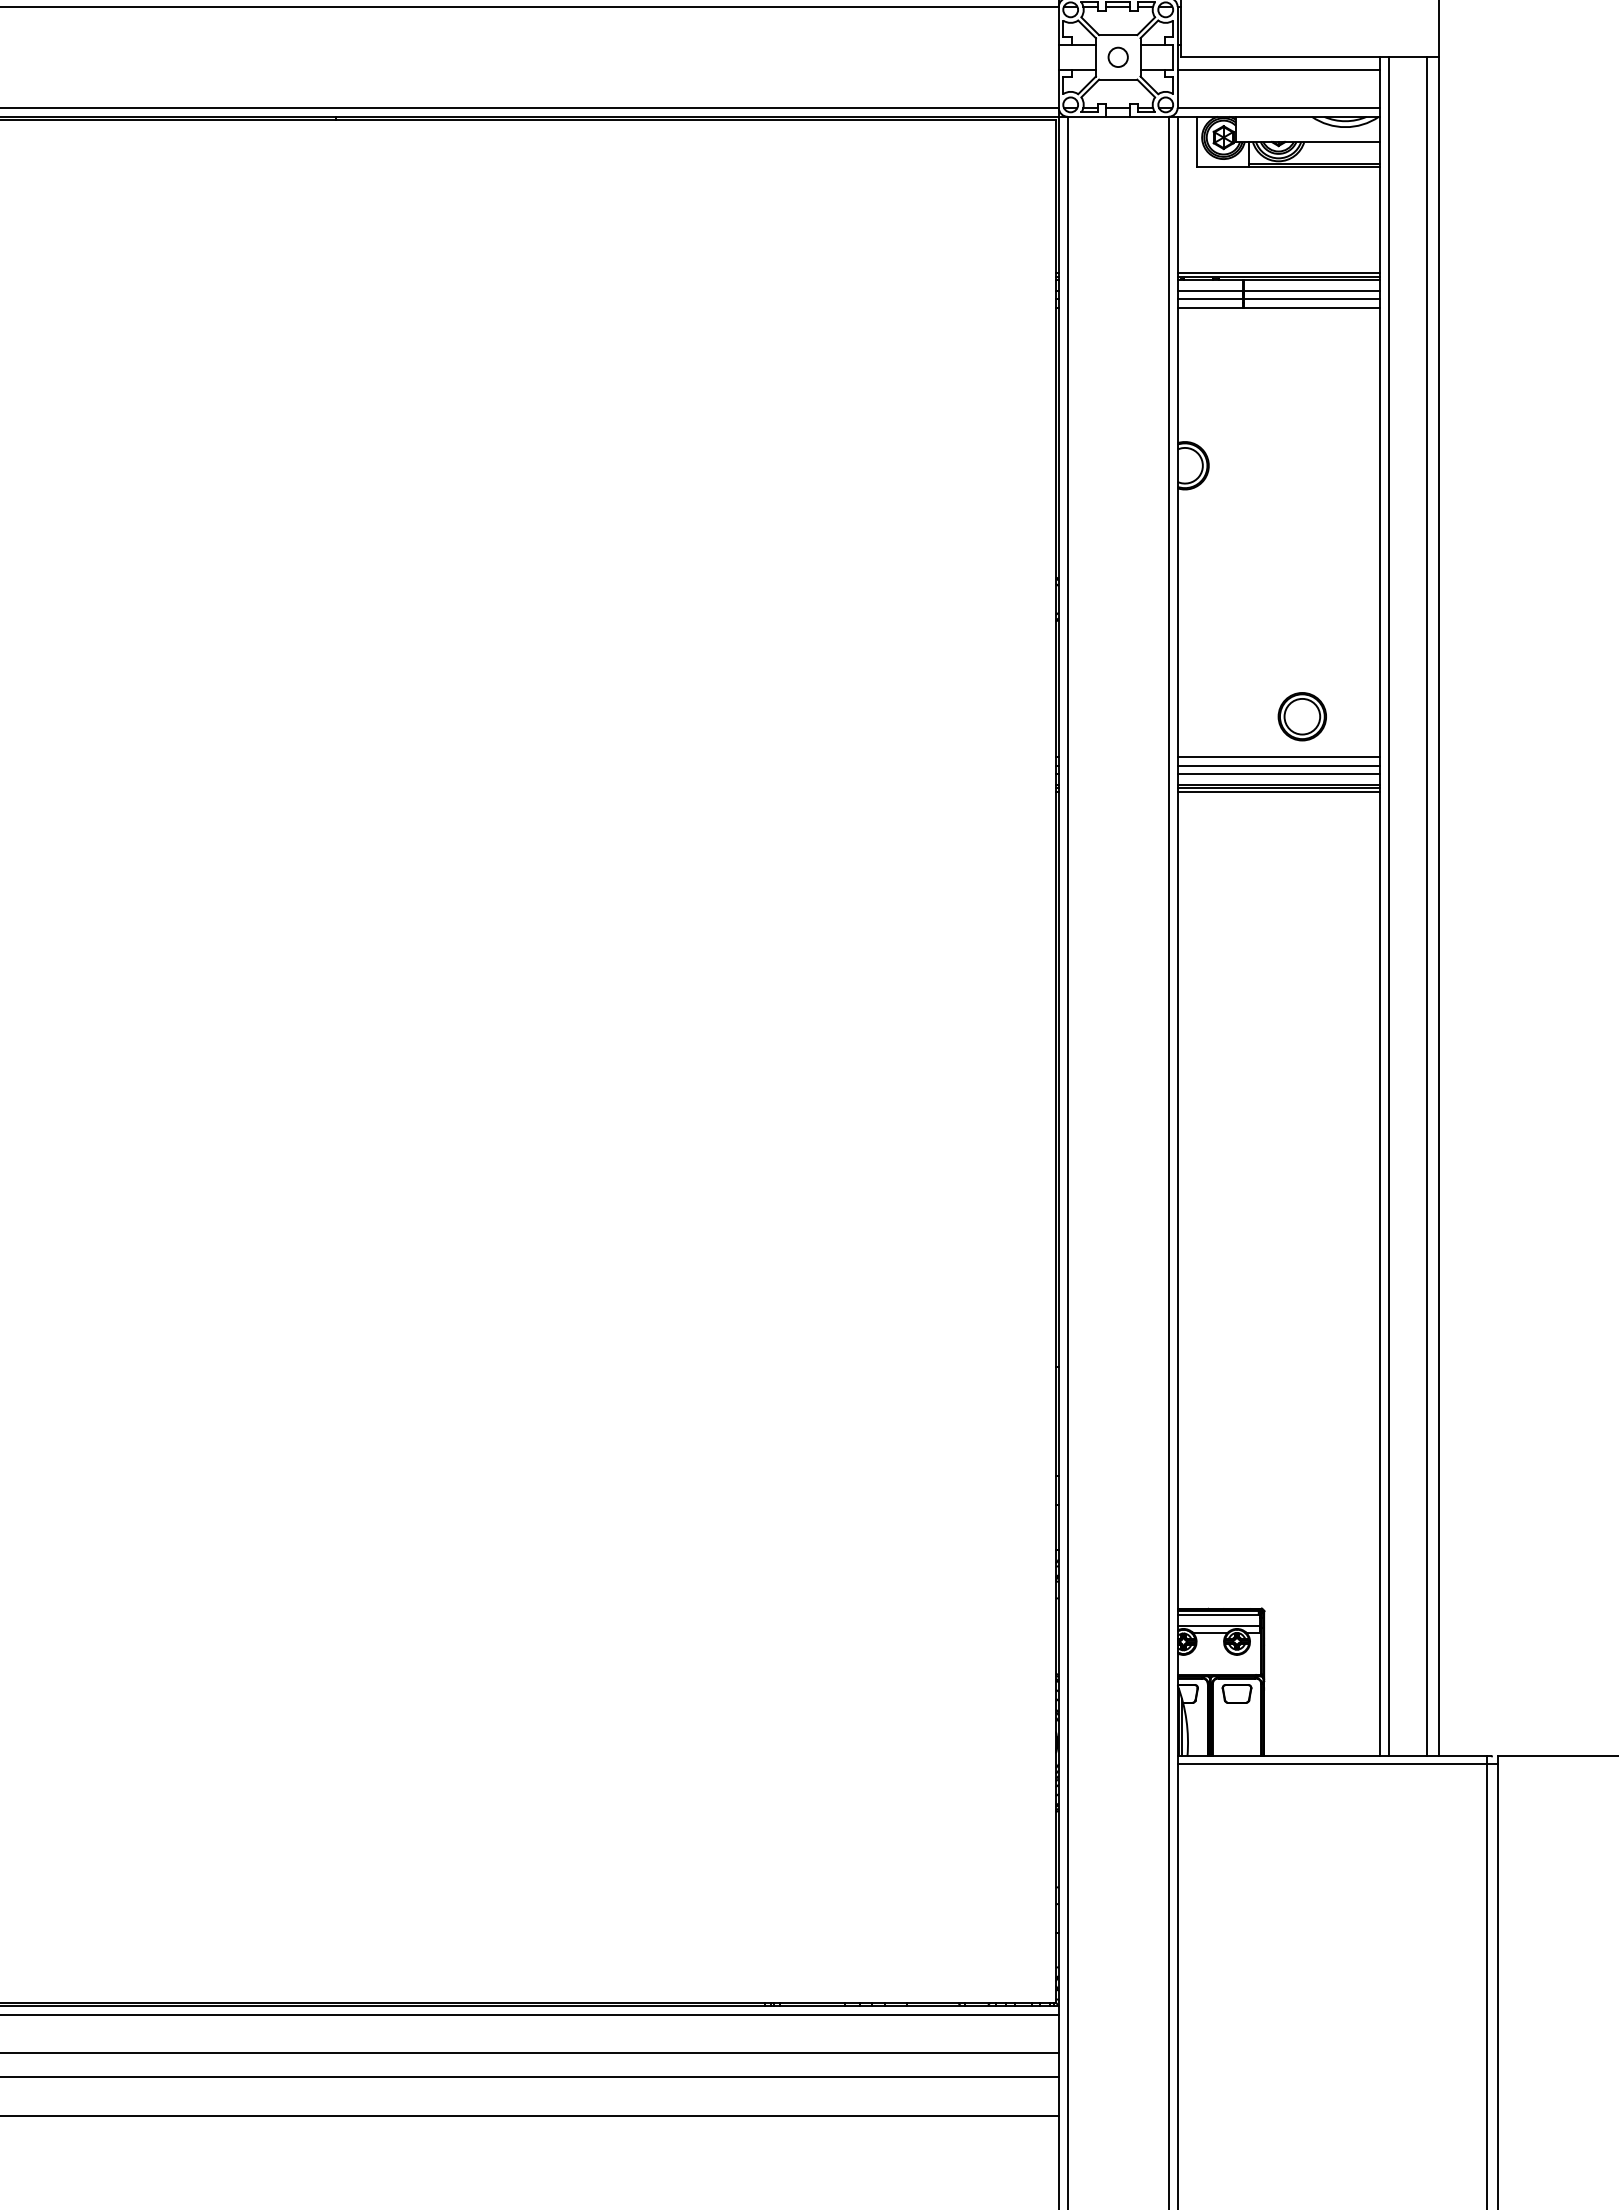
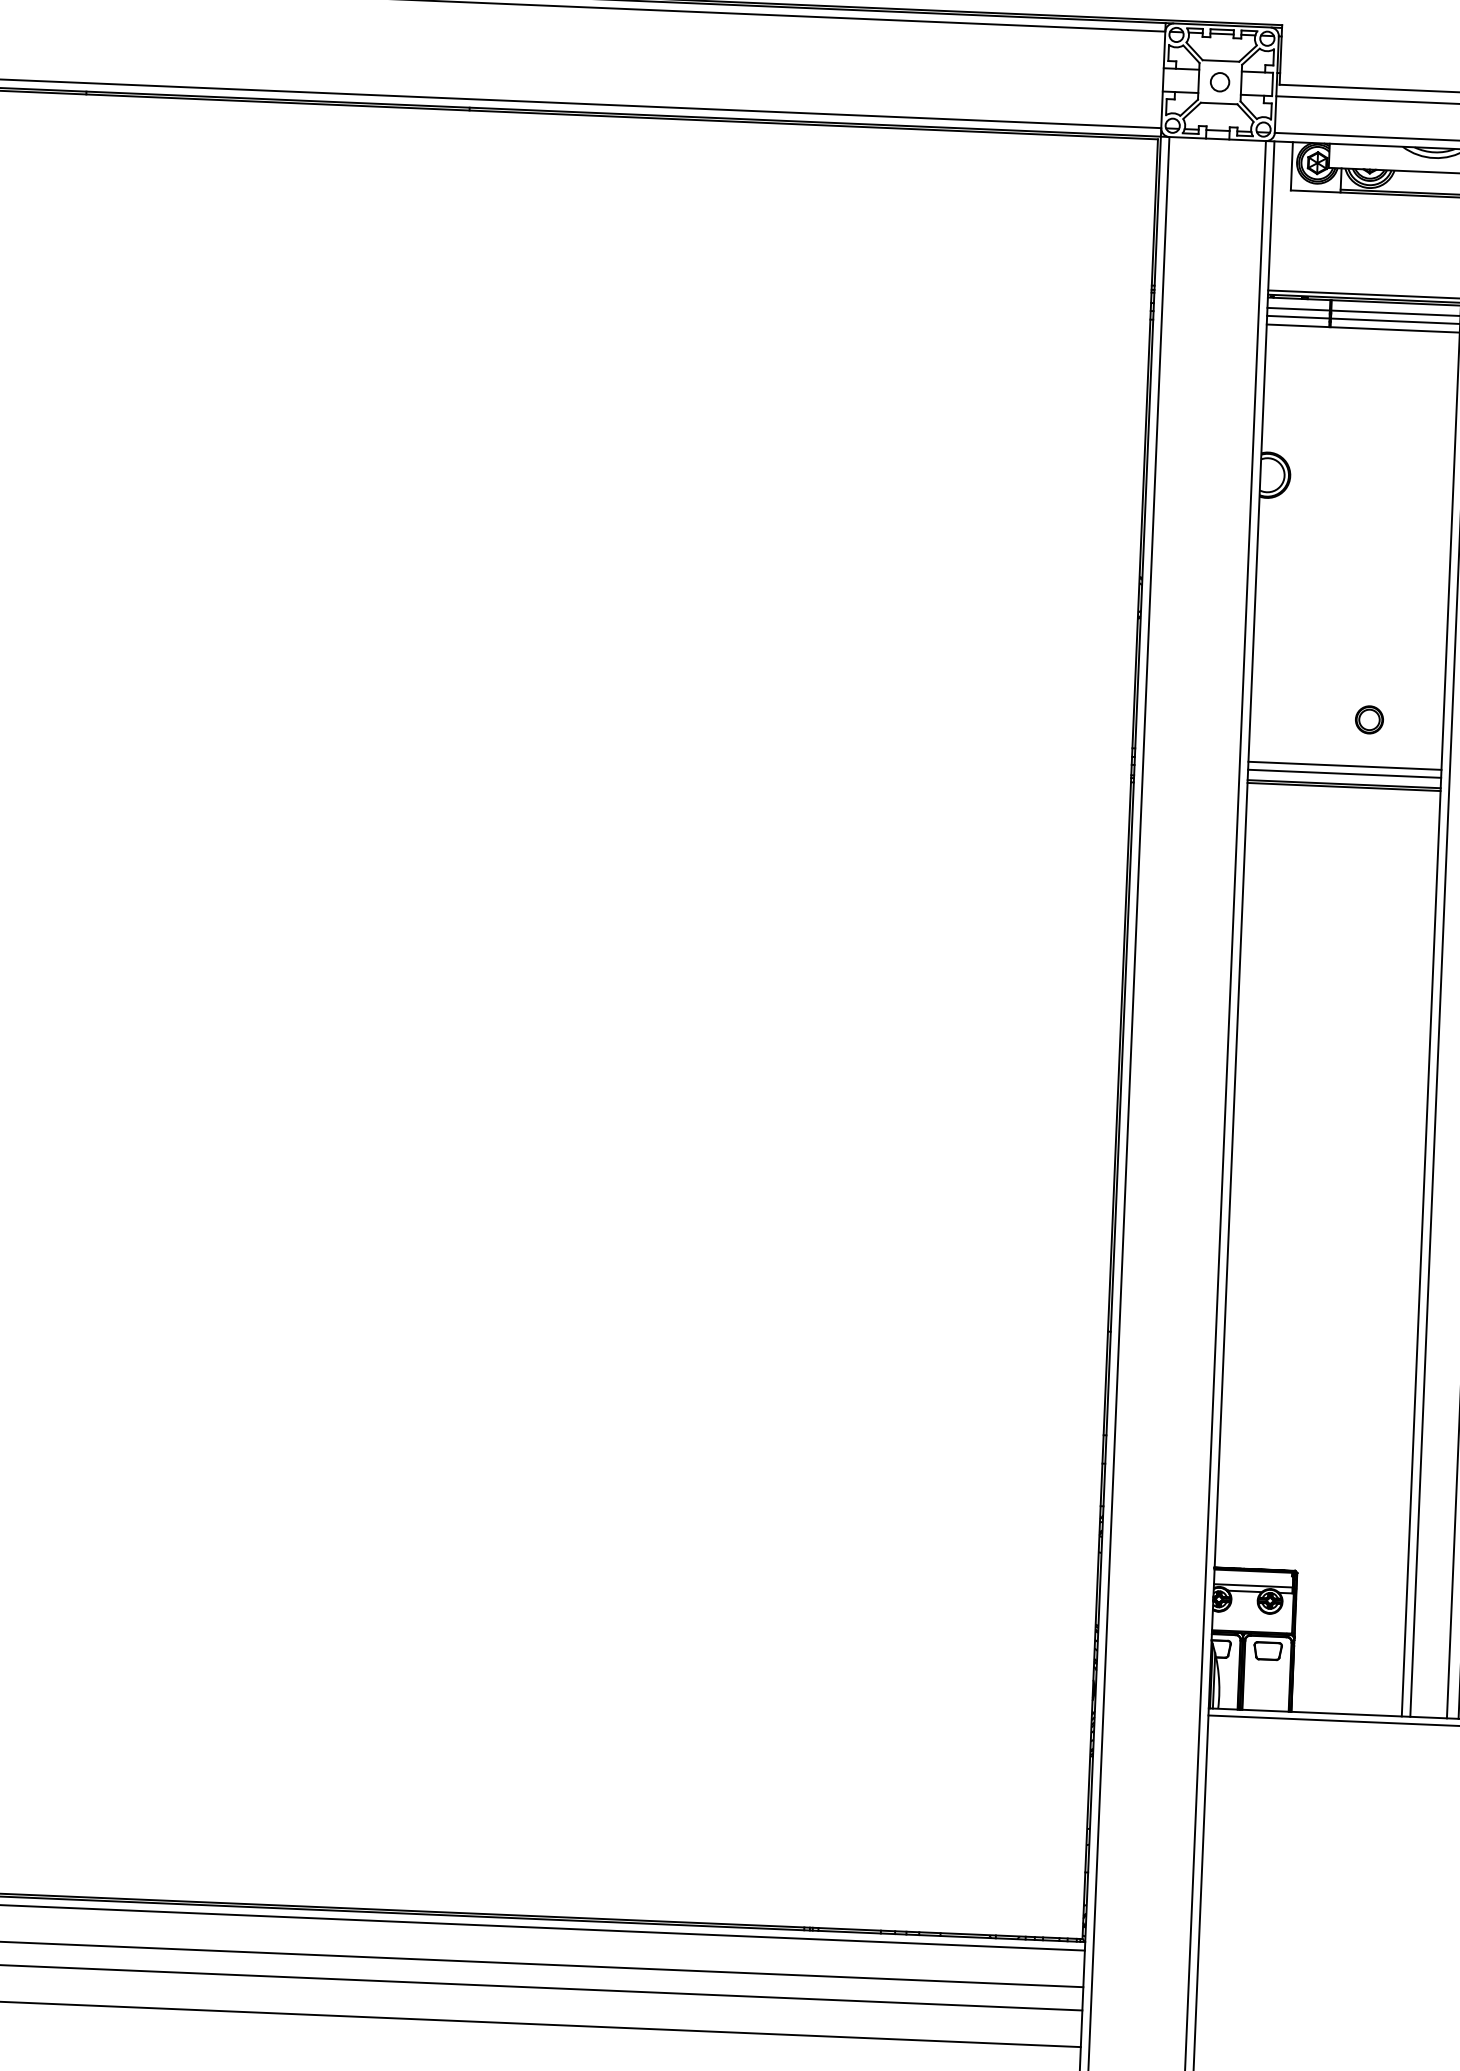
part: (1301, 716) -> (1368, 719), size x0.6
line: (1278, 756) -> (1345, 756), removed
line: (1278, 792) -> (1343, 791), removed
line: (1217, 1614) -> (1252, 1574), removed

